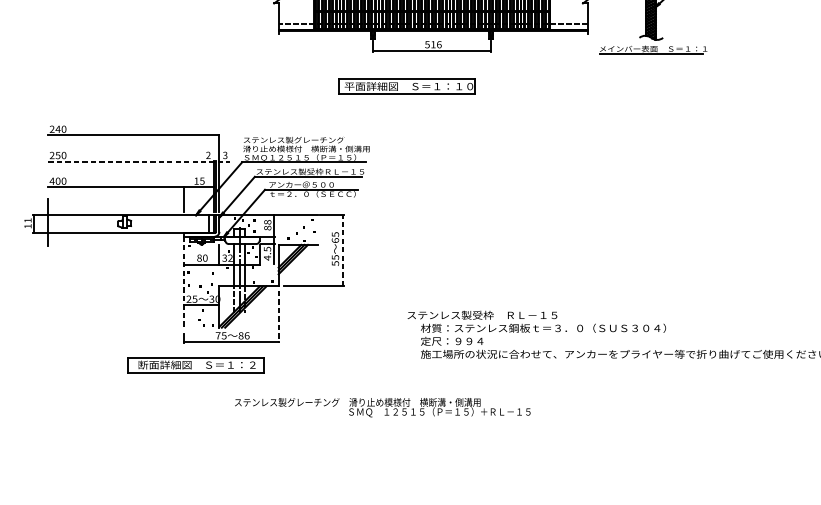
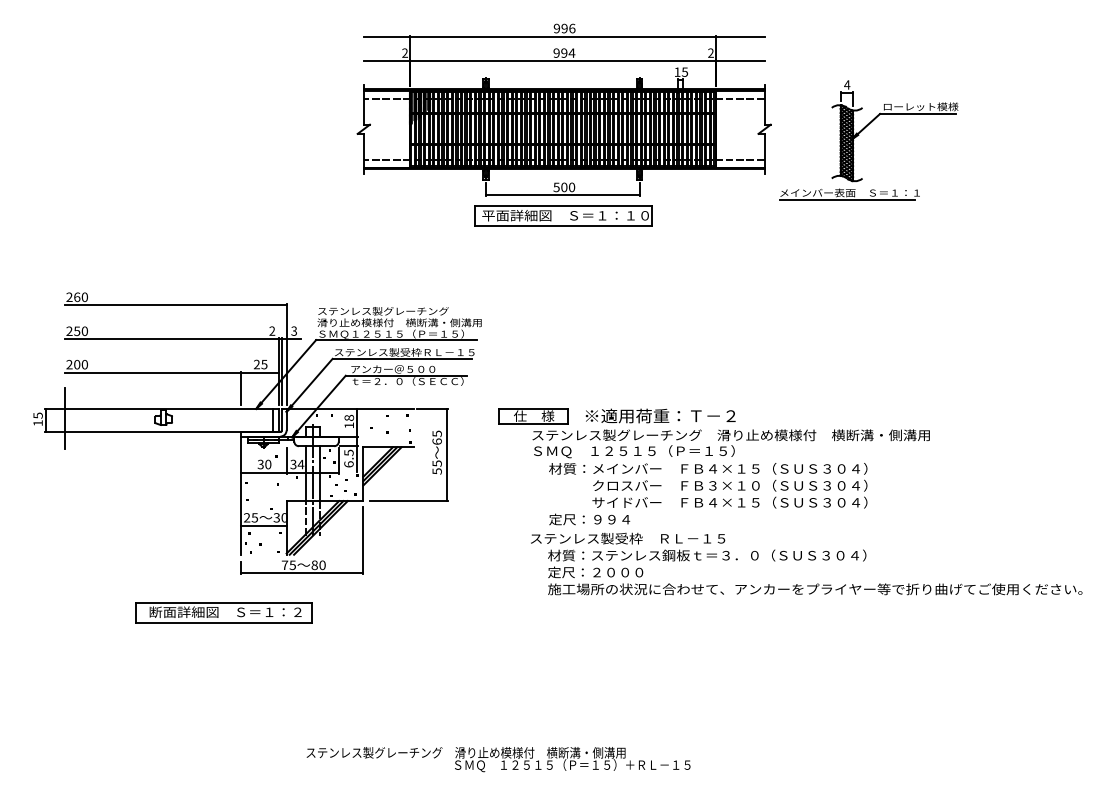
text: (436, 44) -> (568, 187), 516 -> 500
part: (407, 86) -> (563, 215), moved
text: (57, 129) -> (76, 297), 240 -> 260
line: (139, 161) -> (182, 339), dashed -> solid
text: (52, 181) -> (69, 364), 400 -> 200
text: (196, 181) -> (256, 364), 15 -> 25
text: (27, 220) -> (37, 415), 11 -> 15
text: (267, 228) -> (349, 425), 88 -> 18
line: (342, 250) -> (446, 454), dashed -> solid
text: (199, 258) -> (260, 464), 80 -> 30
text: (230, 258) -> (300, 464), 32 -> 34
text: (267, 258) -> (348, 464), 4.5 -> 6.5
part: (548, 259) -> (713, 466), added
line: (183, 282) -> (240, 496), dashed -> solid
line: (278, 316) -> (363, 540), dashed -> solid
text: (247, 335) -> (322, 564), 86 -> 80
text: (475, 341) -> (618, 572), 定尺：９９４ -> 定尺：２０００
part: (195, 365) -> (223, 612), moved
text: (382, 407) -> (498, 759), moved

